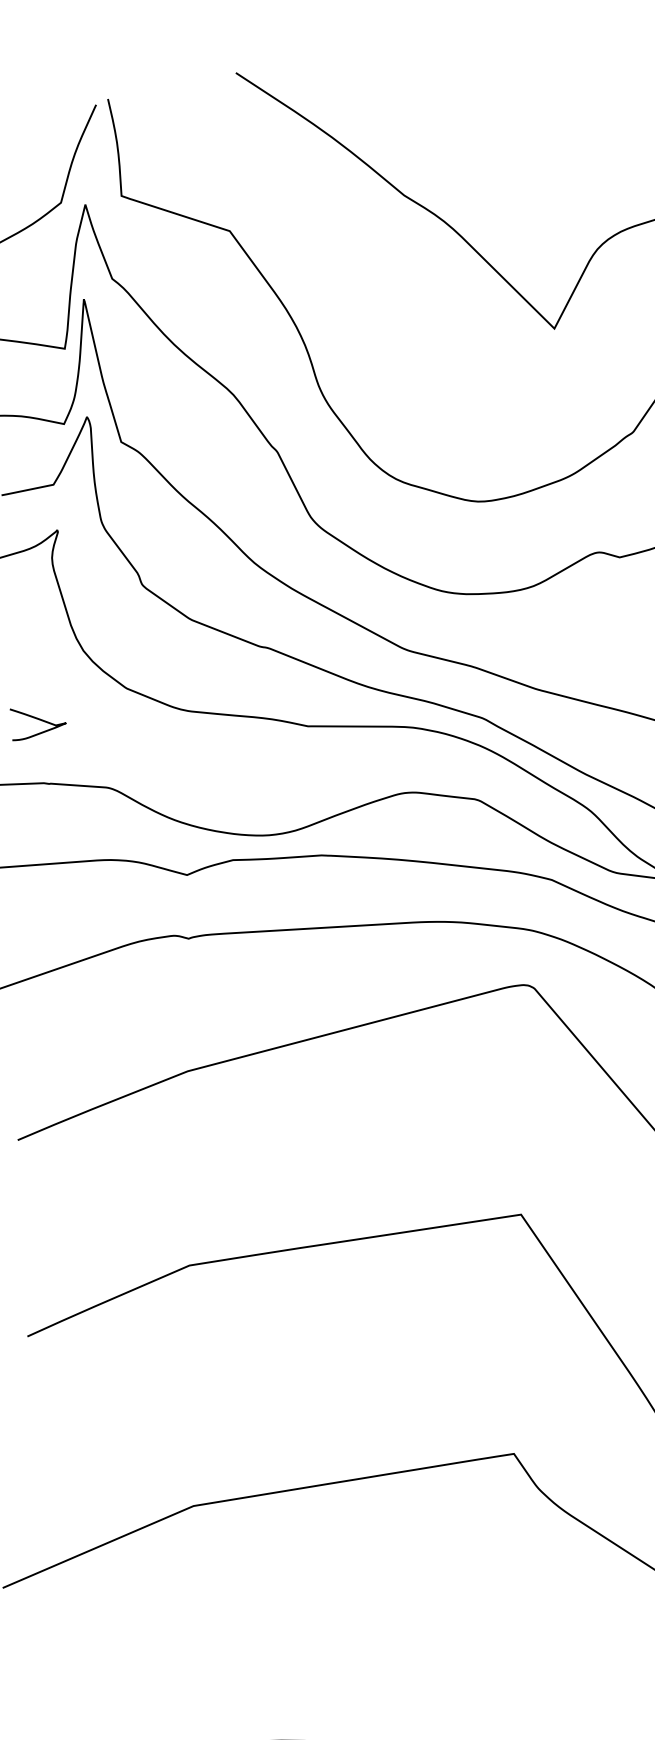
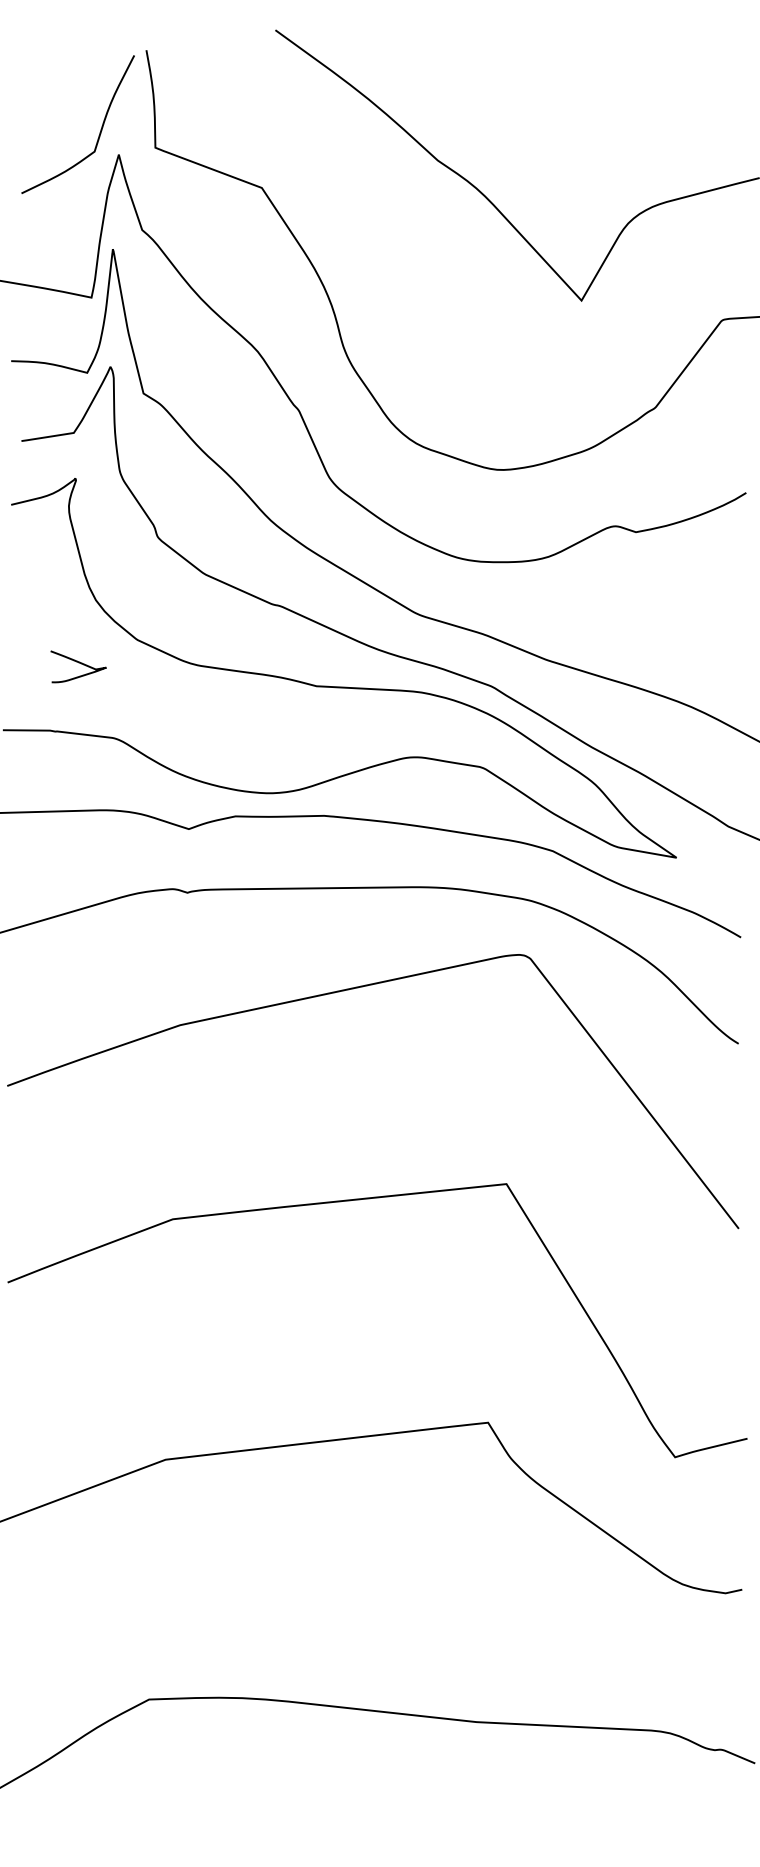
curve: (38, 720) -> (78, 663), moved

